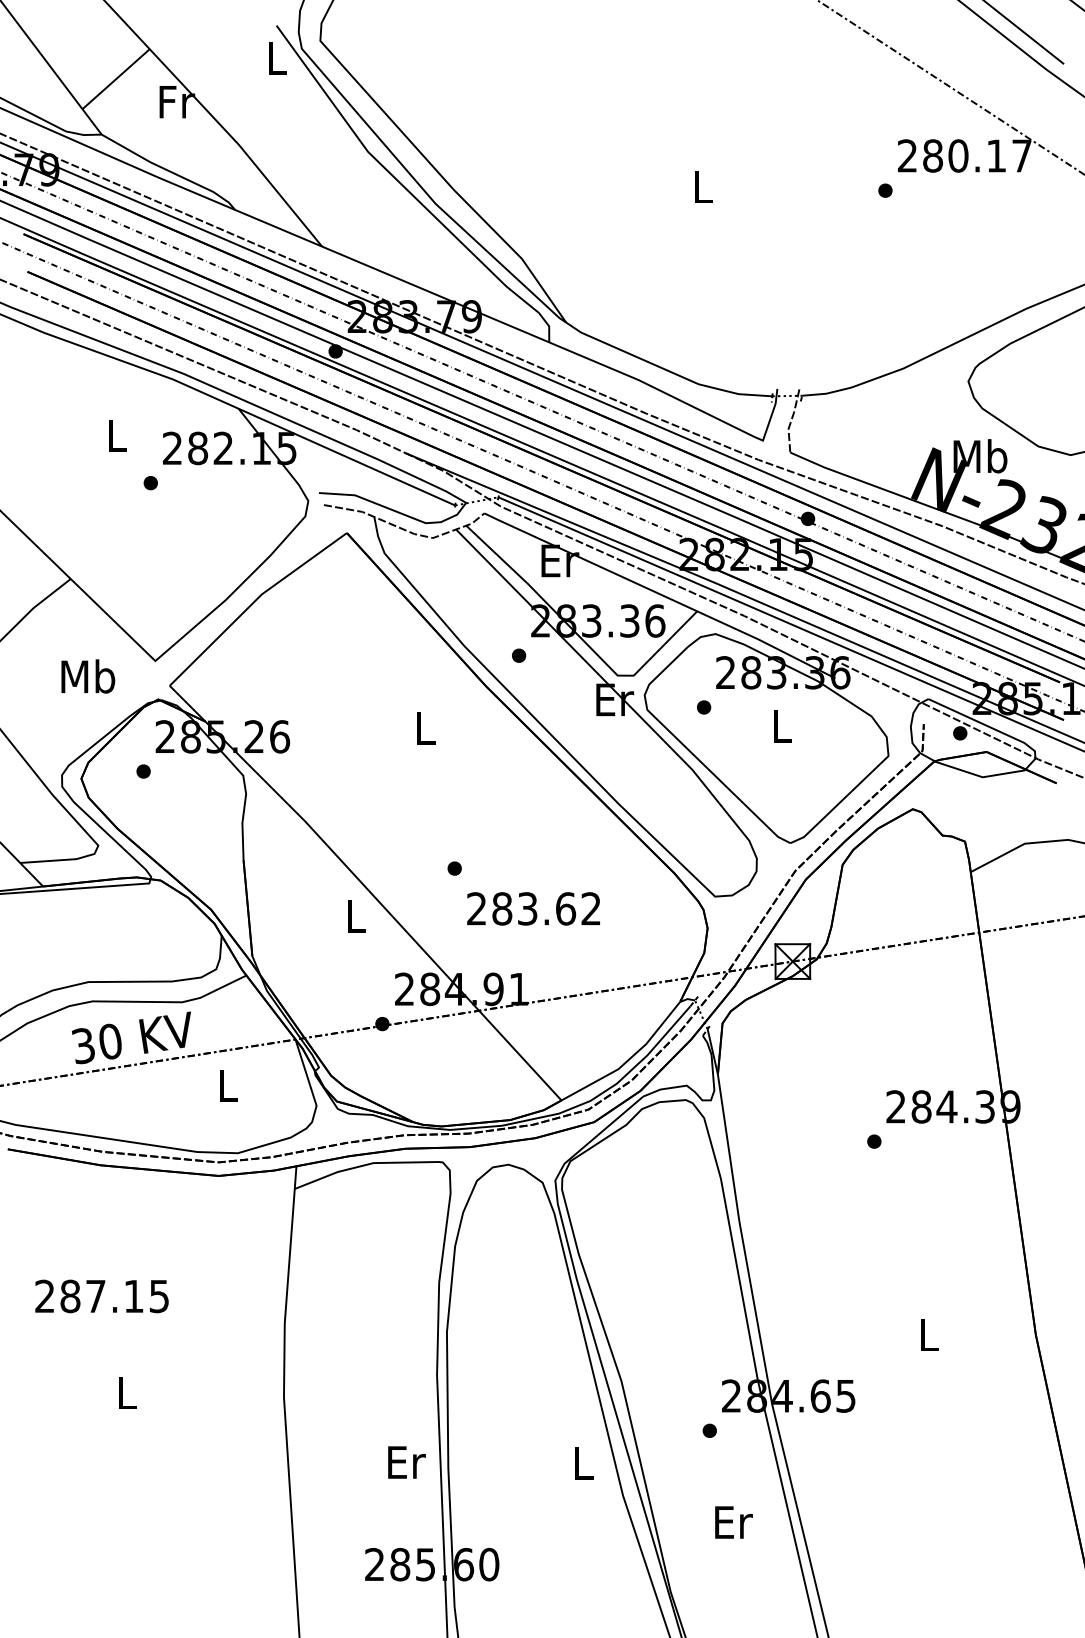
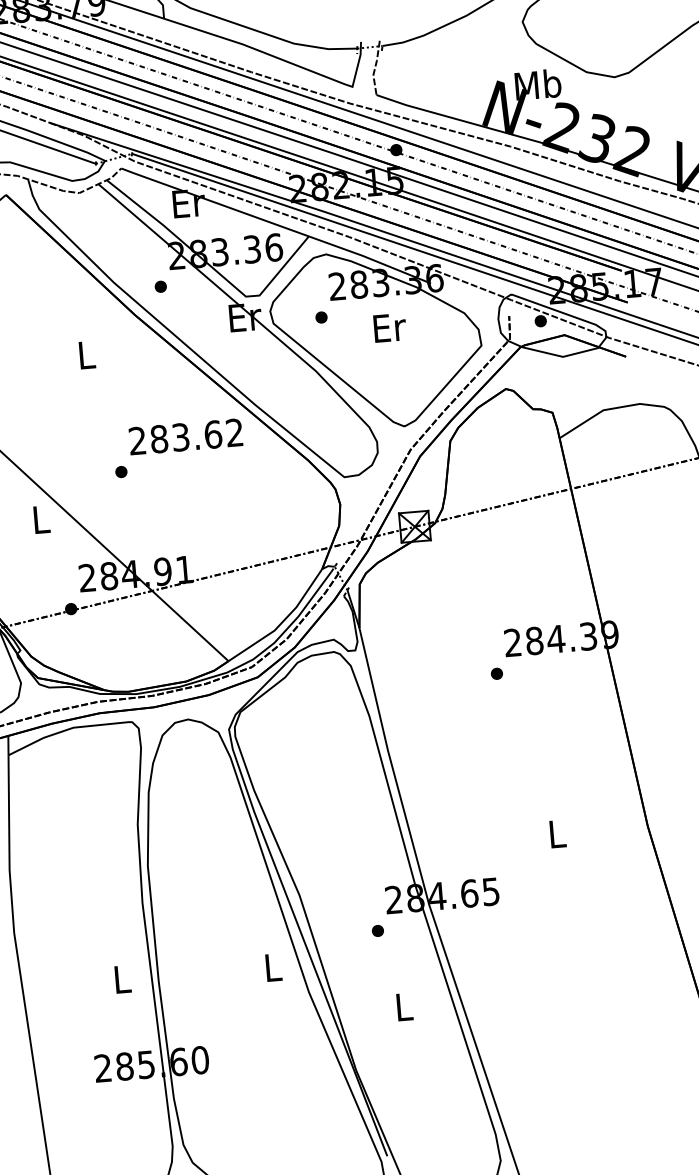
text: (783, 726) -> (390, 328), L -> Er
text: (533, 908) -> (185, 436), moved
text: (406, 1462) -> (122, 979), Er -> L
text: (733, 1522) -> (404, 1007), Er -> L

